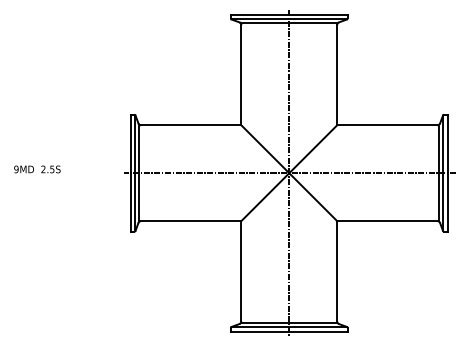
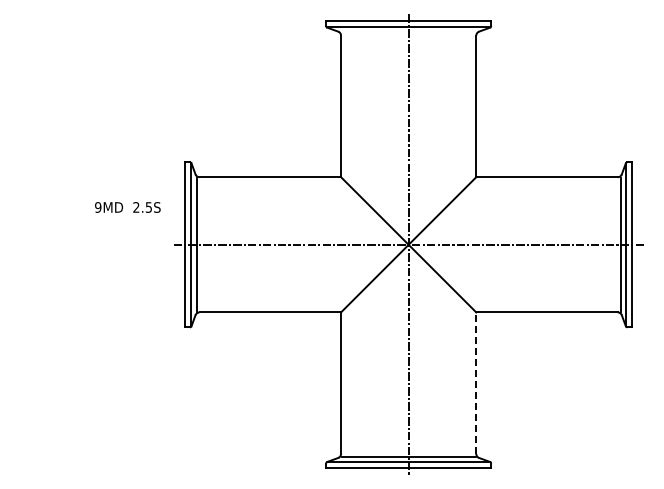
line: (289, 22) -> (408, 32), removed
text: (37, 169) -> (127, 207), moved
line: (337, 271) -> (476, 383), solid -> dashed

